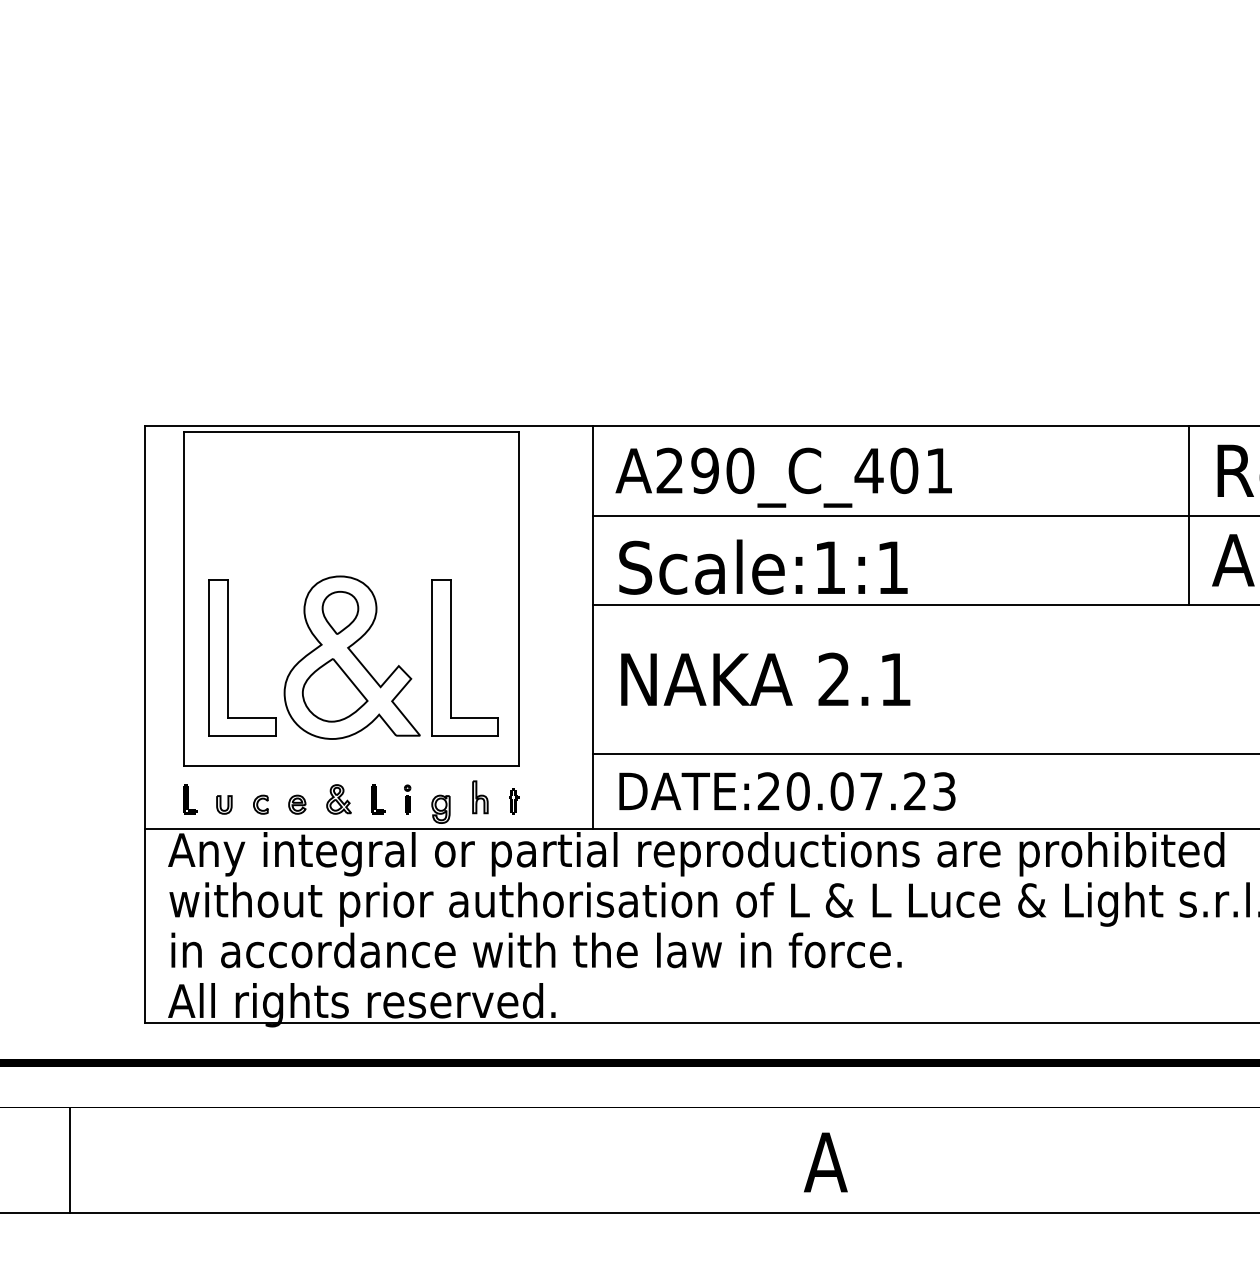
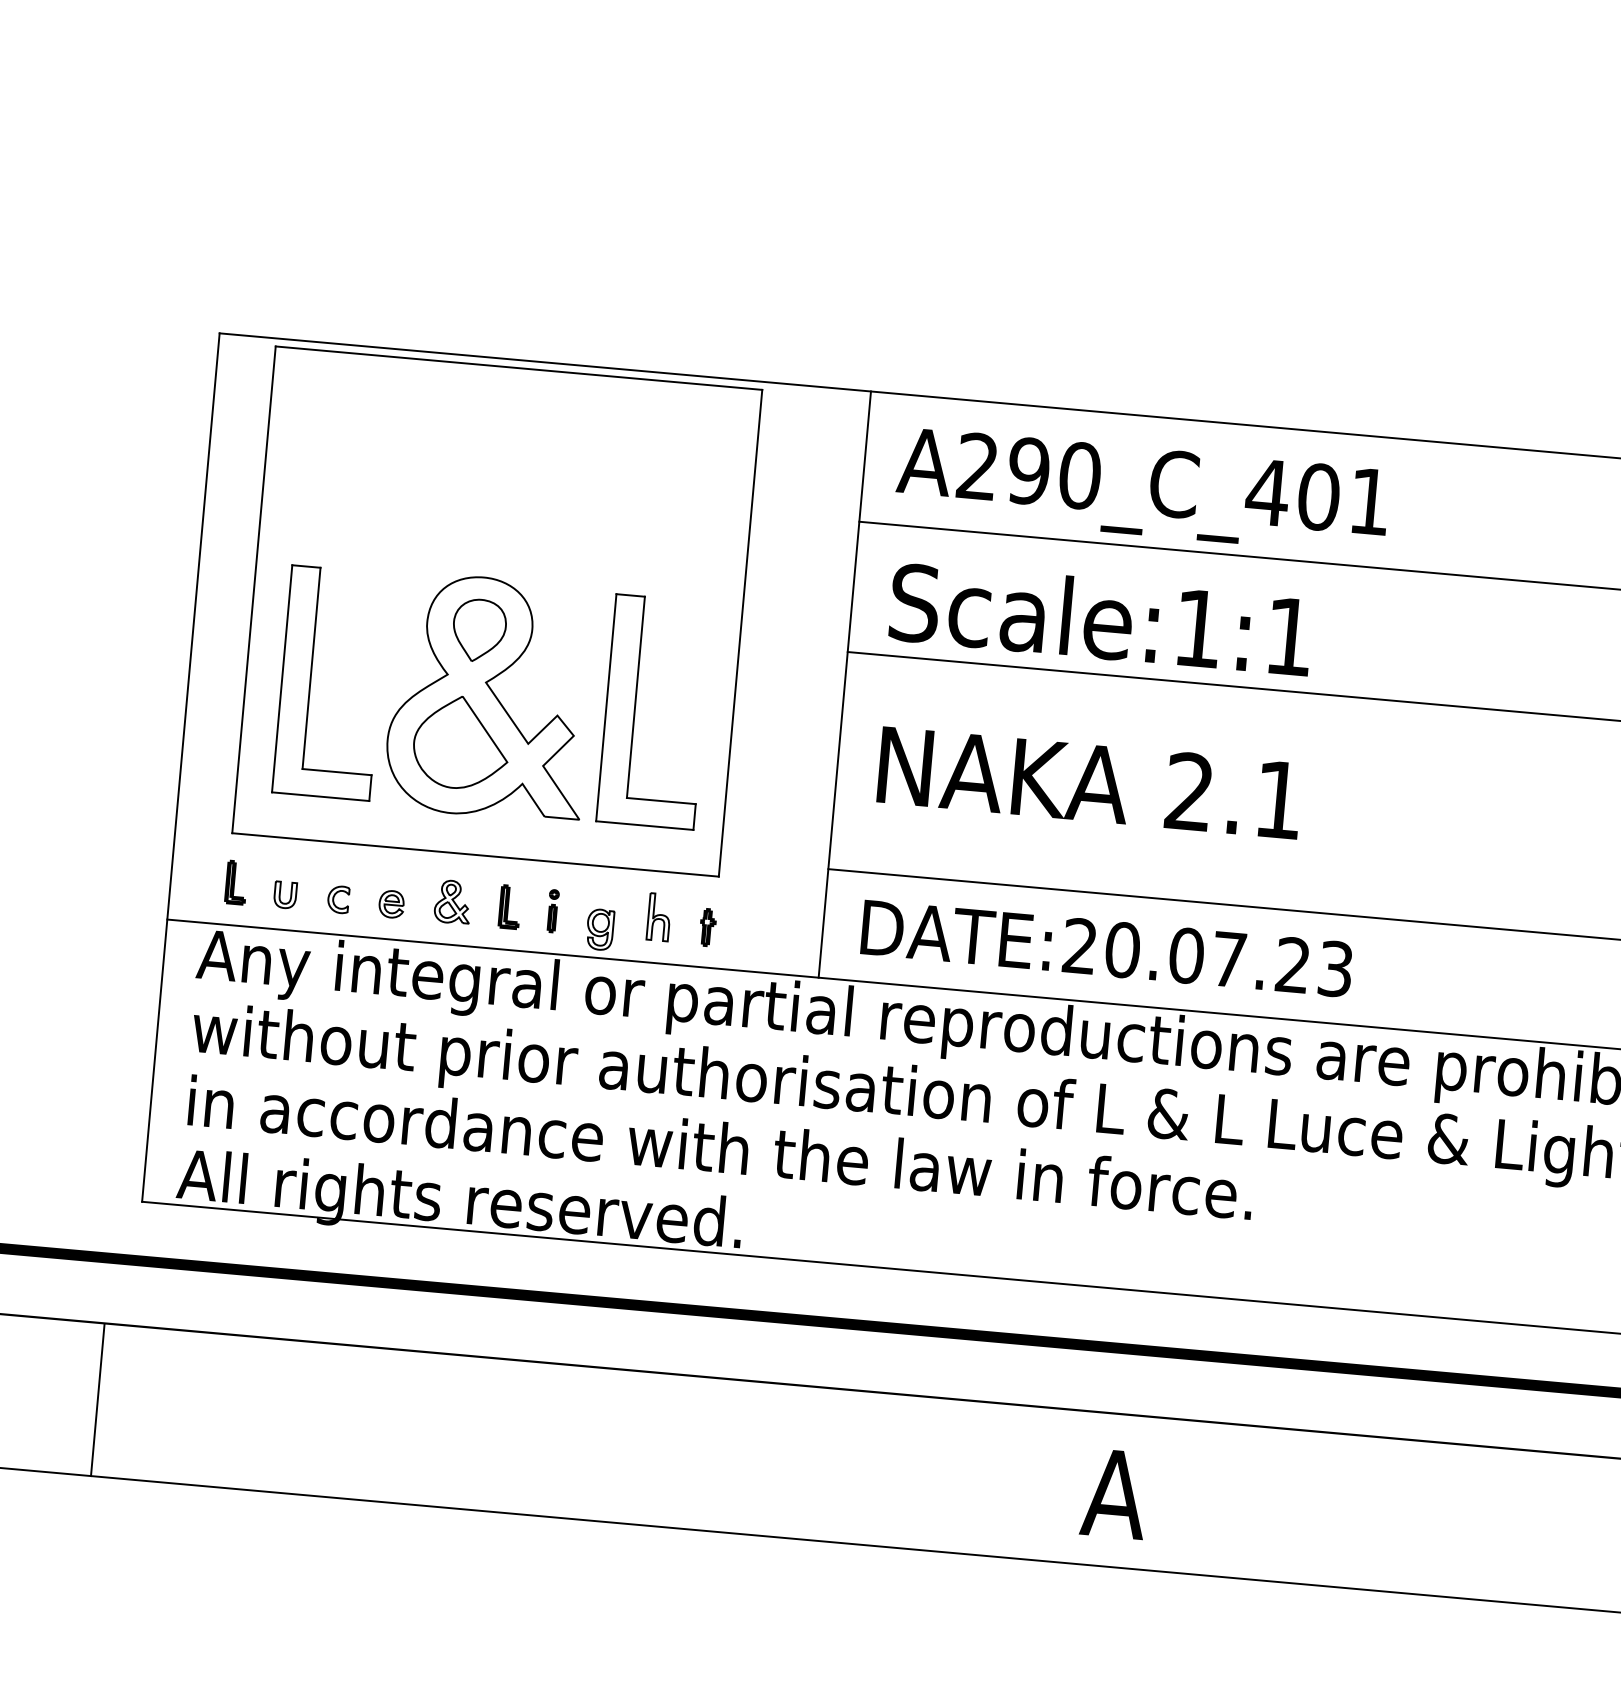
line: (70, 1160) -> (98, 1400), moved

